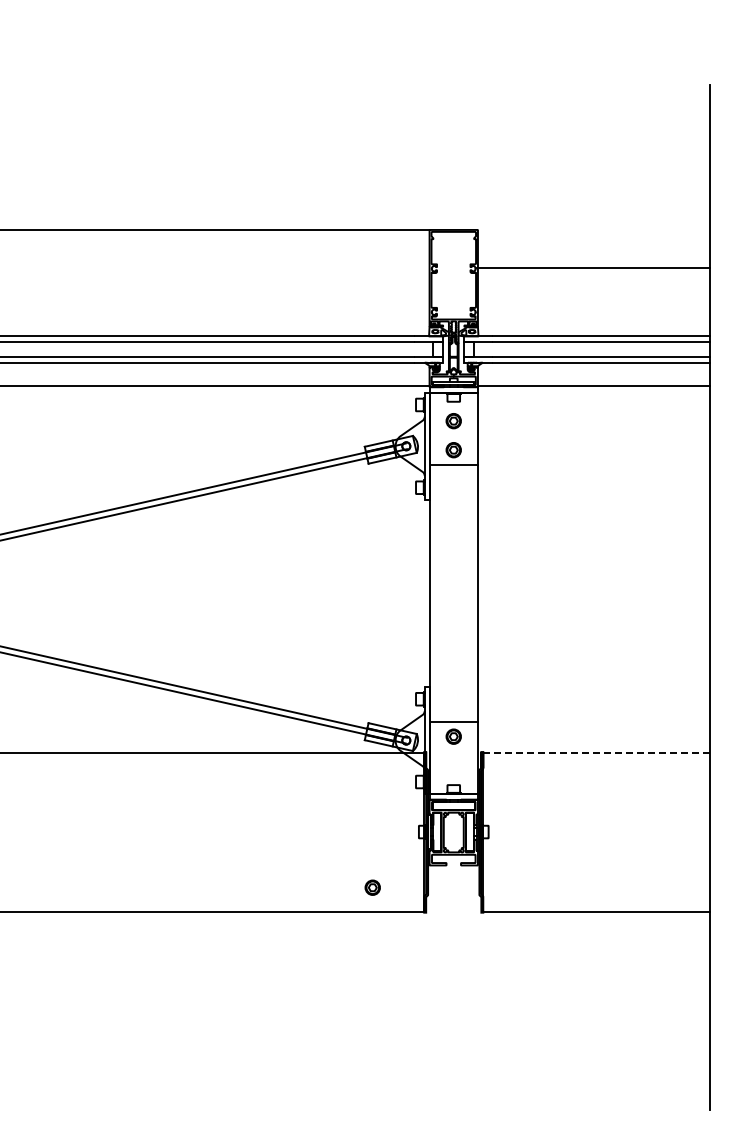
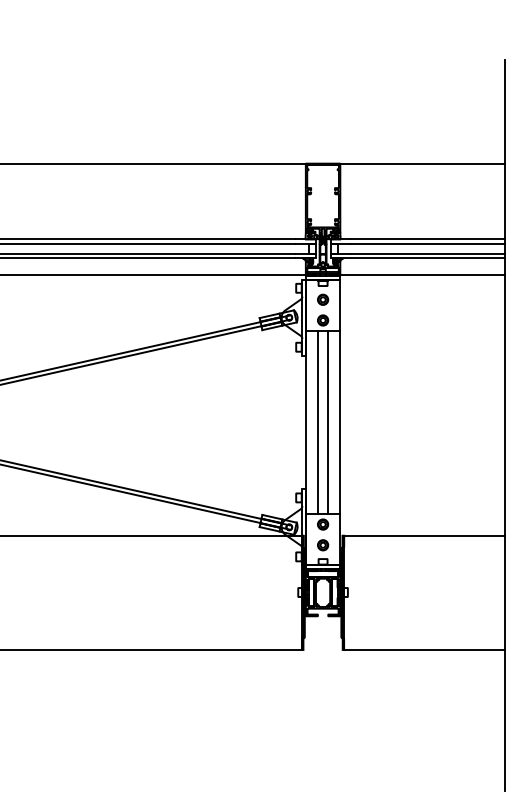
line: (593, 267) -> (422, 163), moved
line: (446, 593) -> (317, 422), added
line: (461, 593) -> (328, 422), added
line: (597, 752) -> (425, 535), dashed -> solid
part: (372, 887) -> (322, 545), moved

